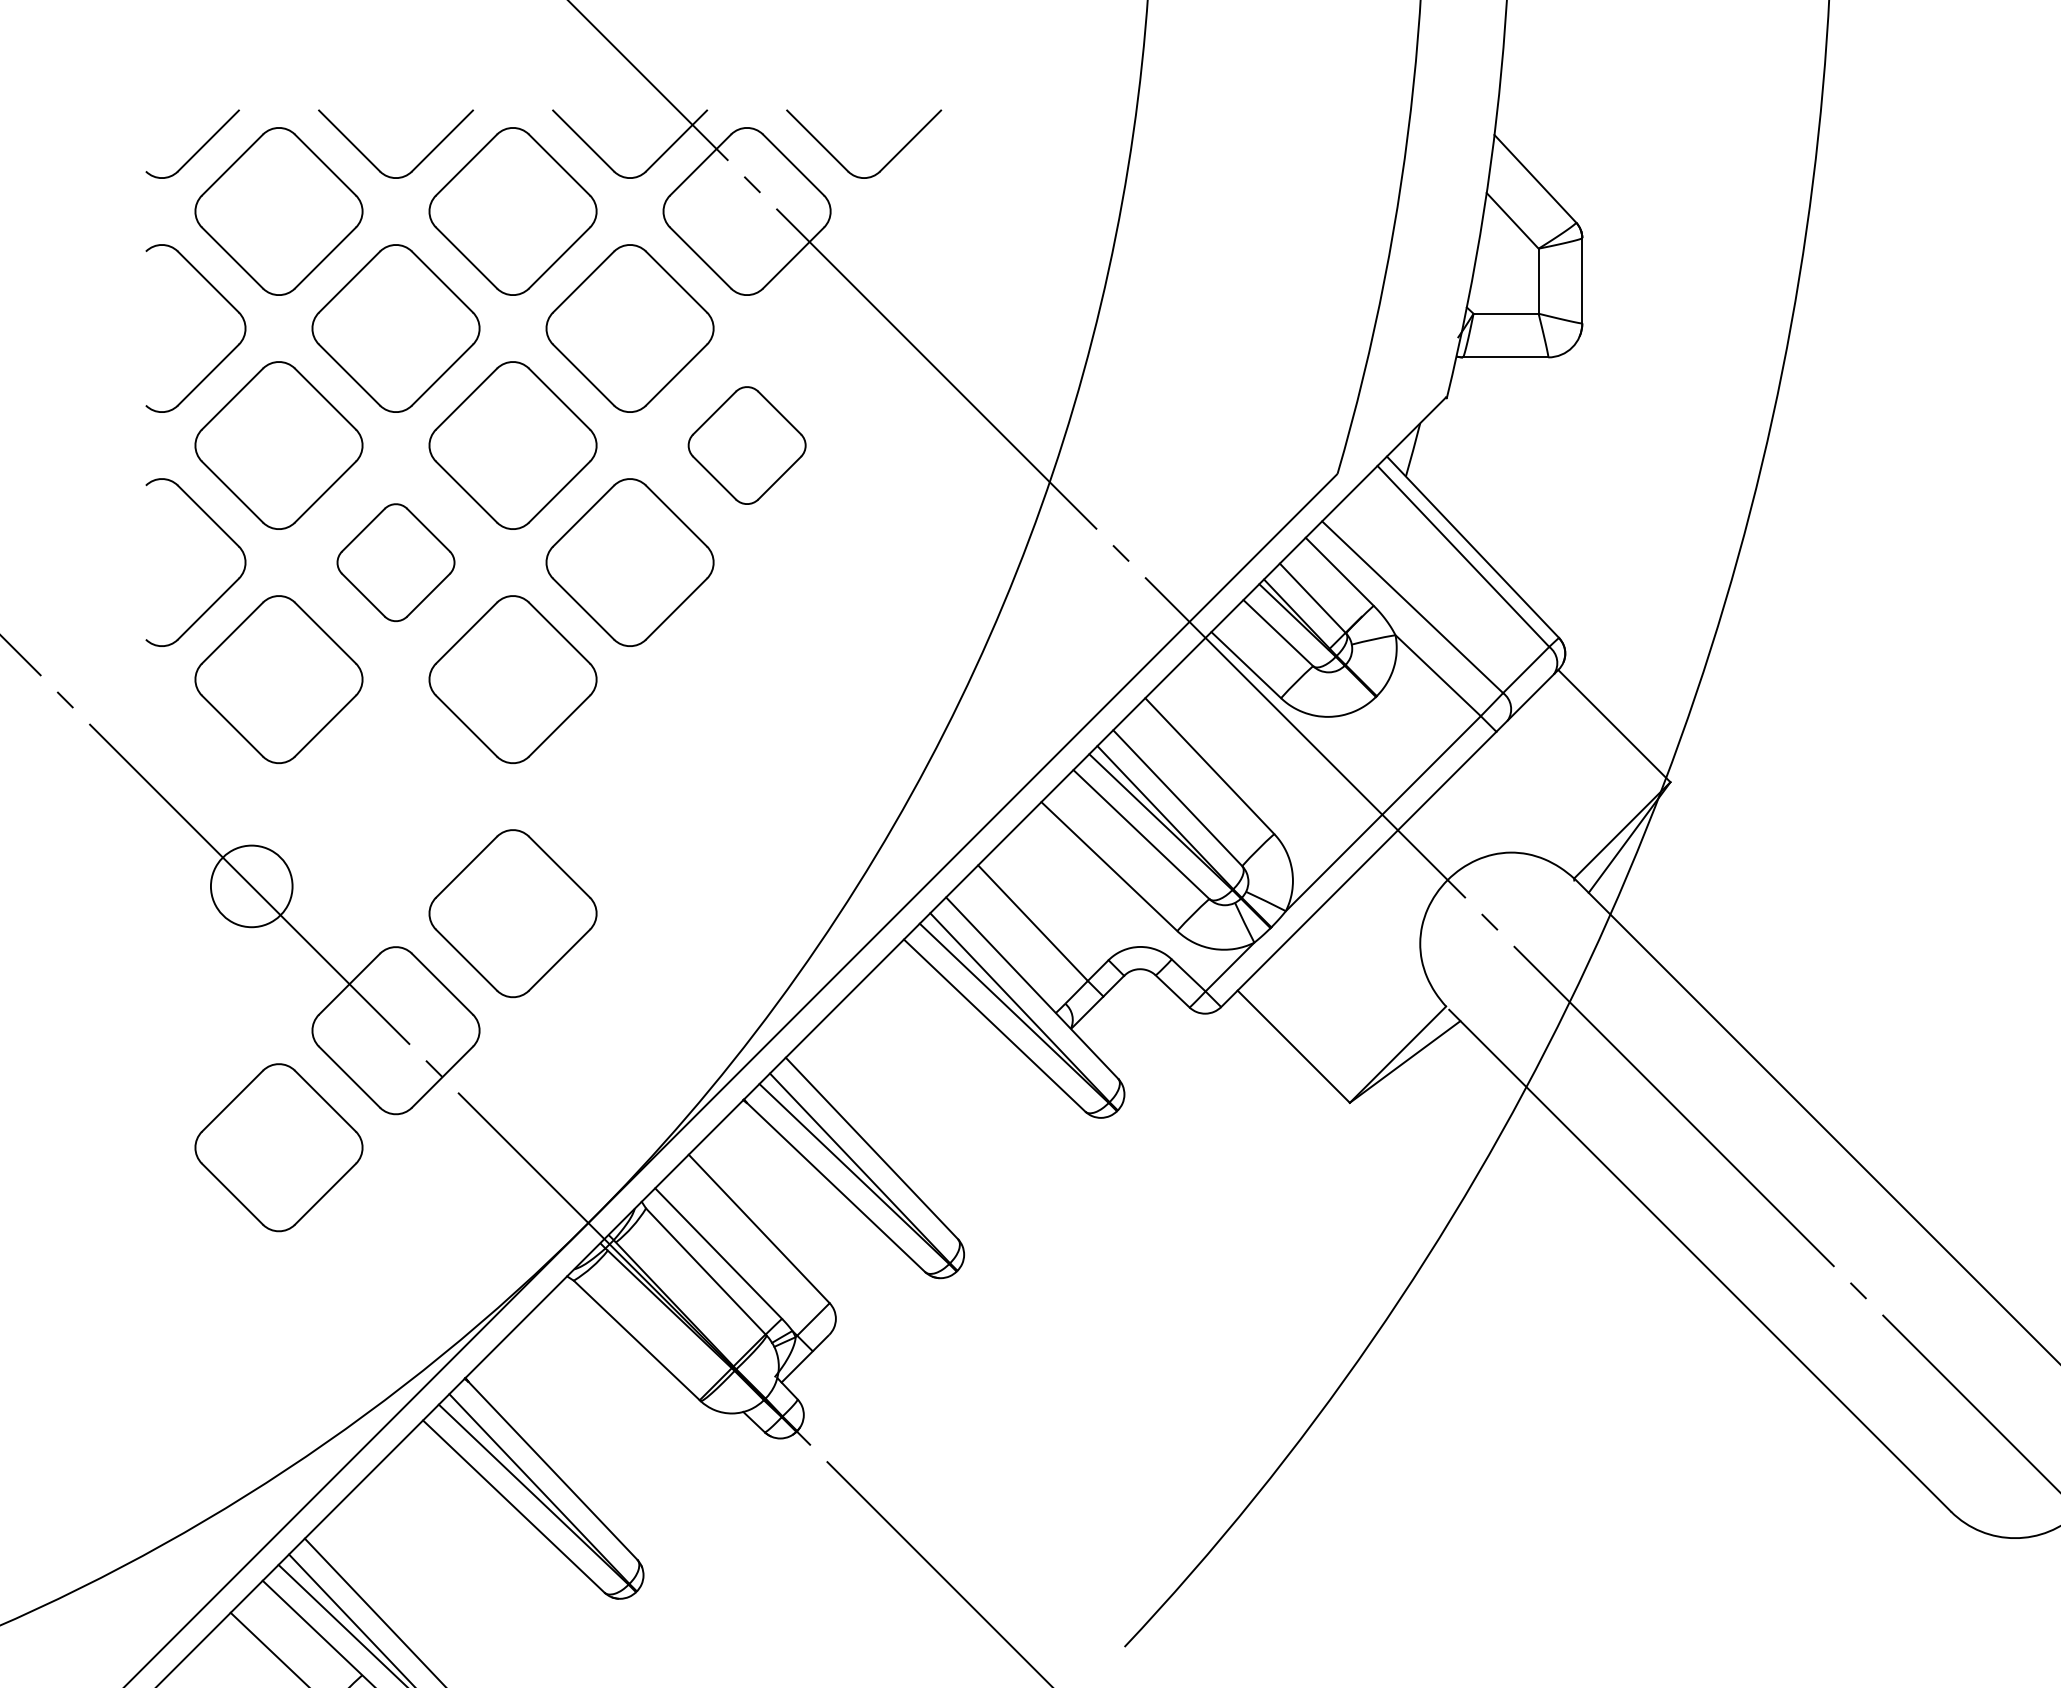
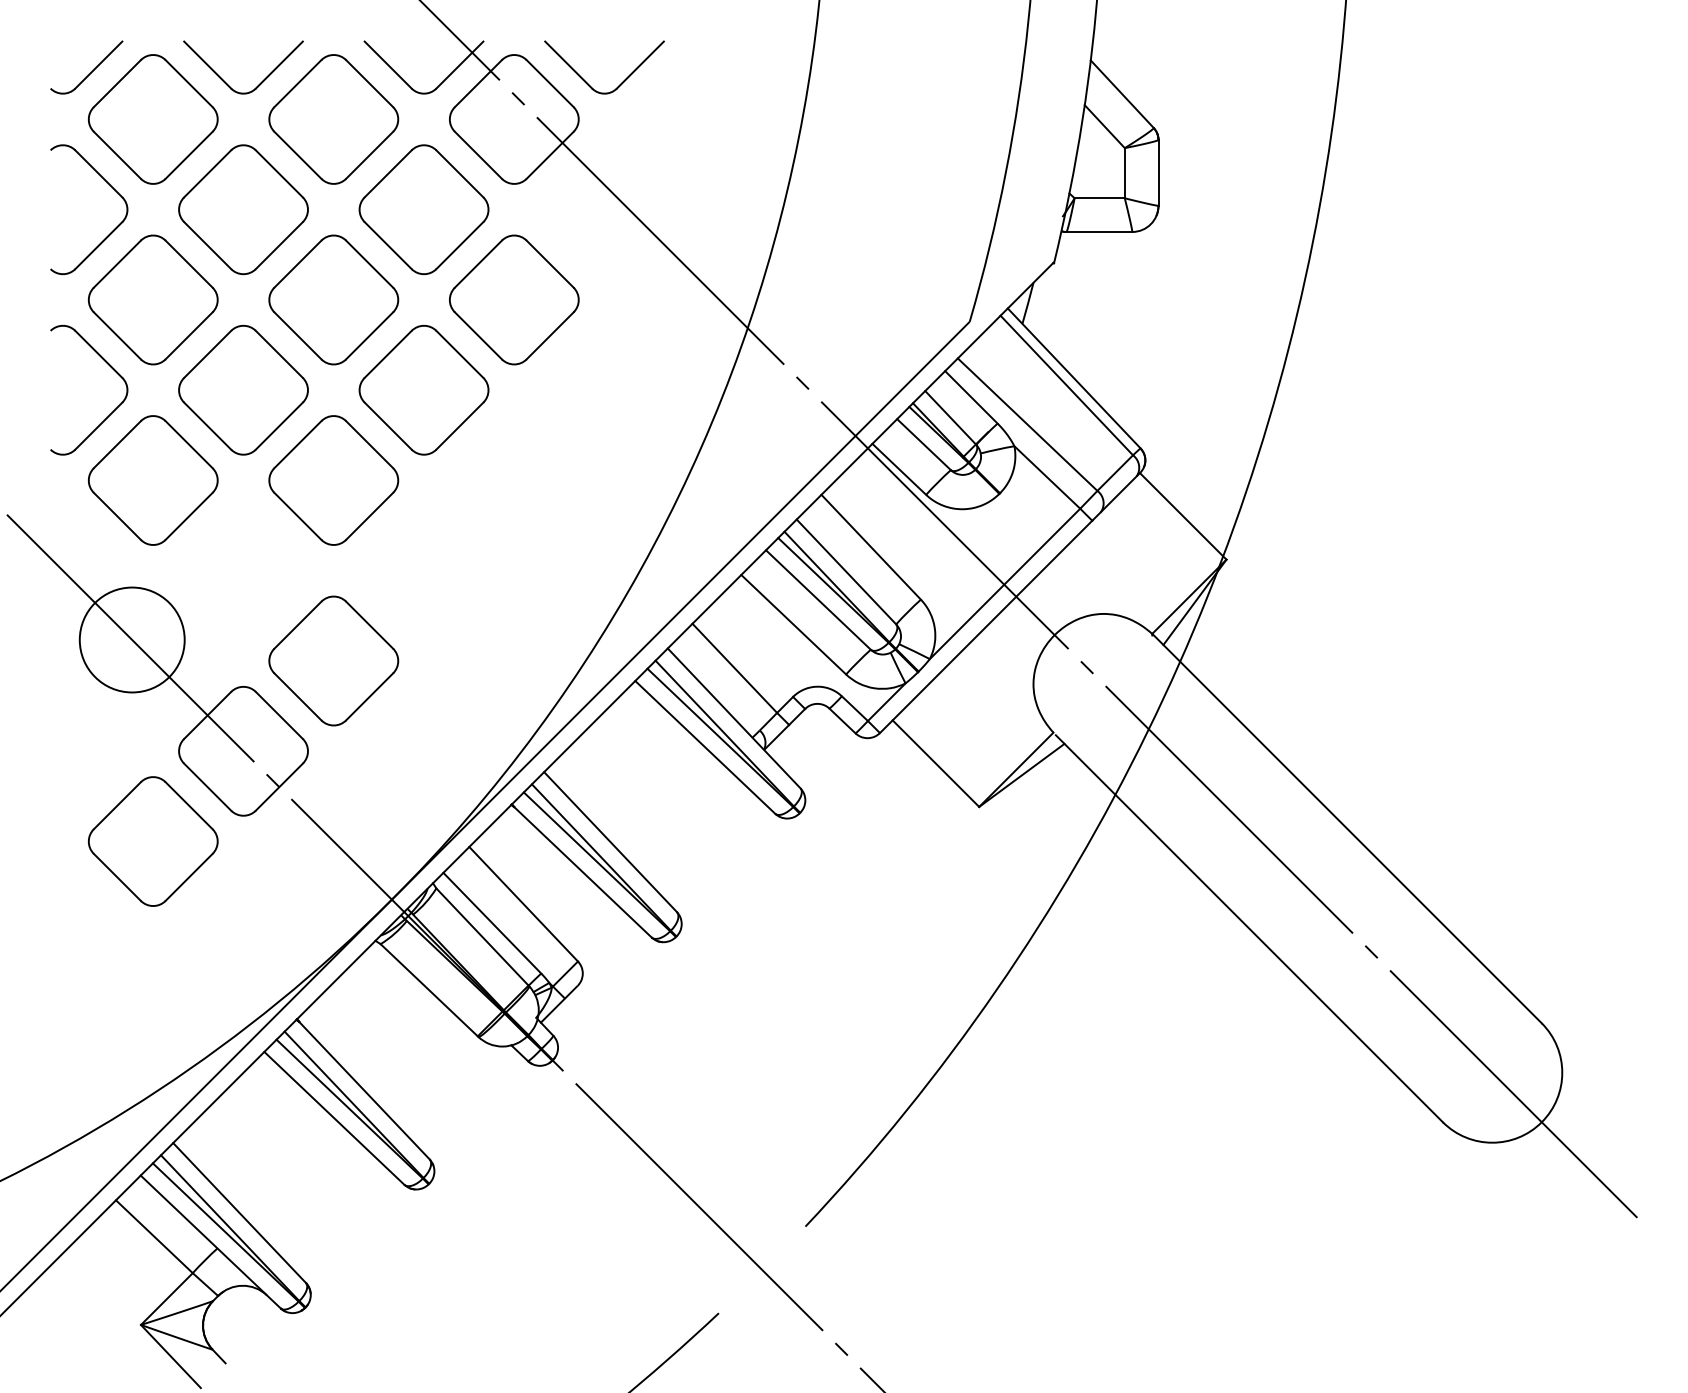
part: (747, 444) -> (514, 299), size x1.43
part: (396, 562) -> (243, 390), size x1.43
circle: (250, 885) -> (131, 639), size x1.67

